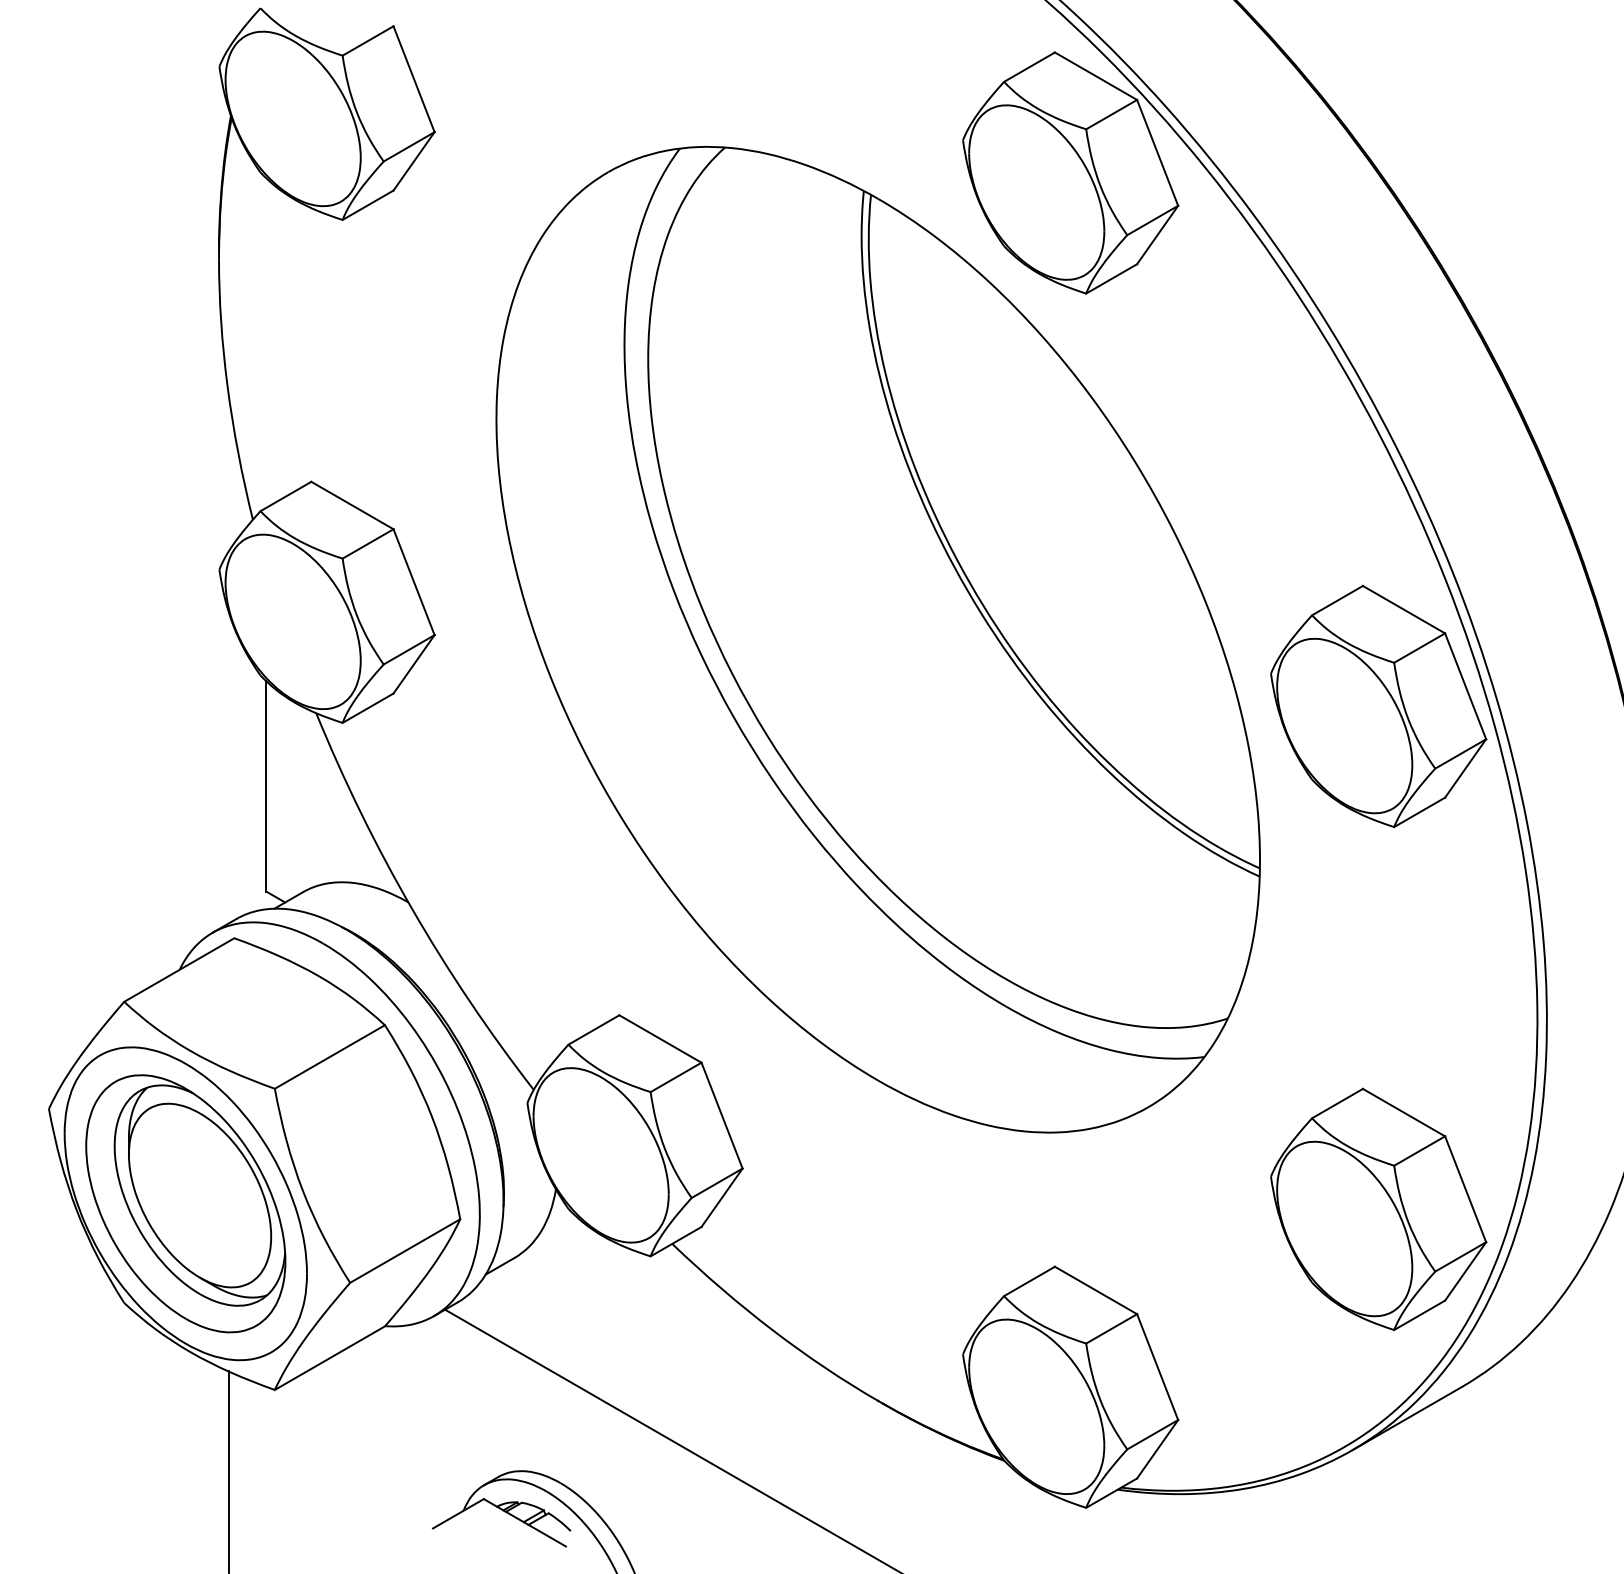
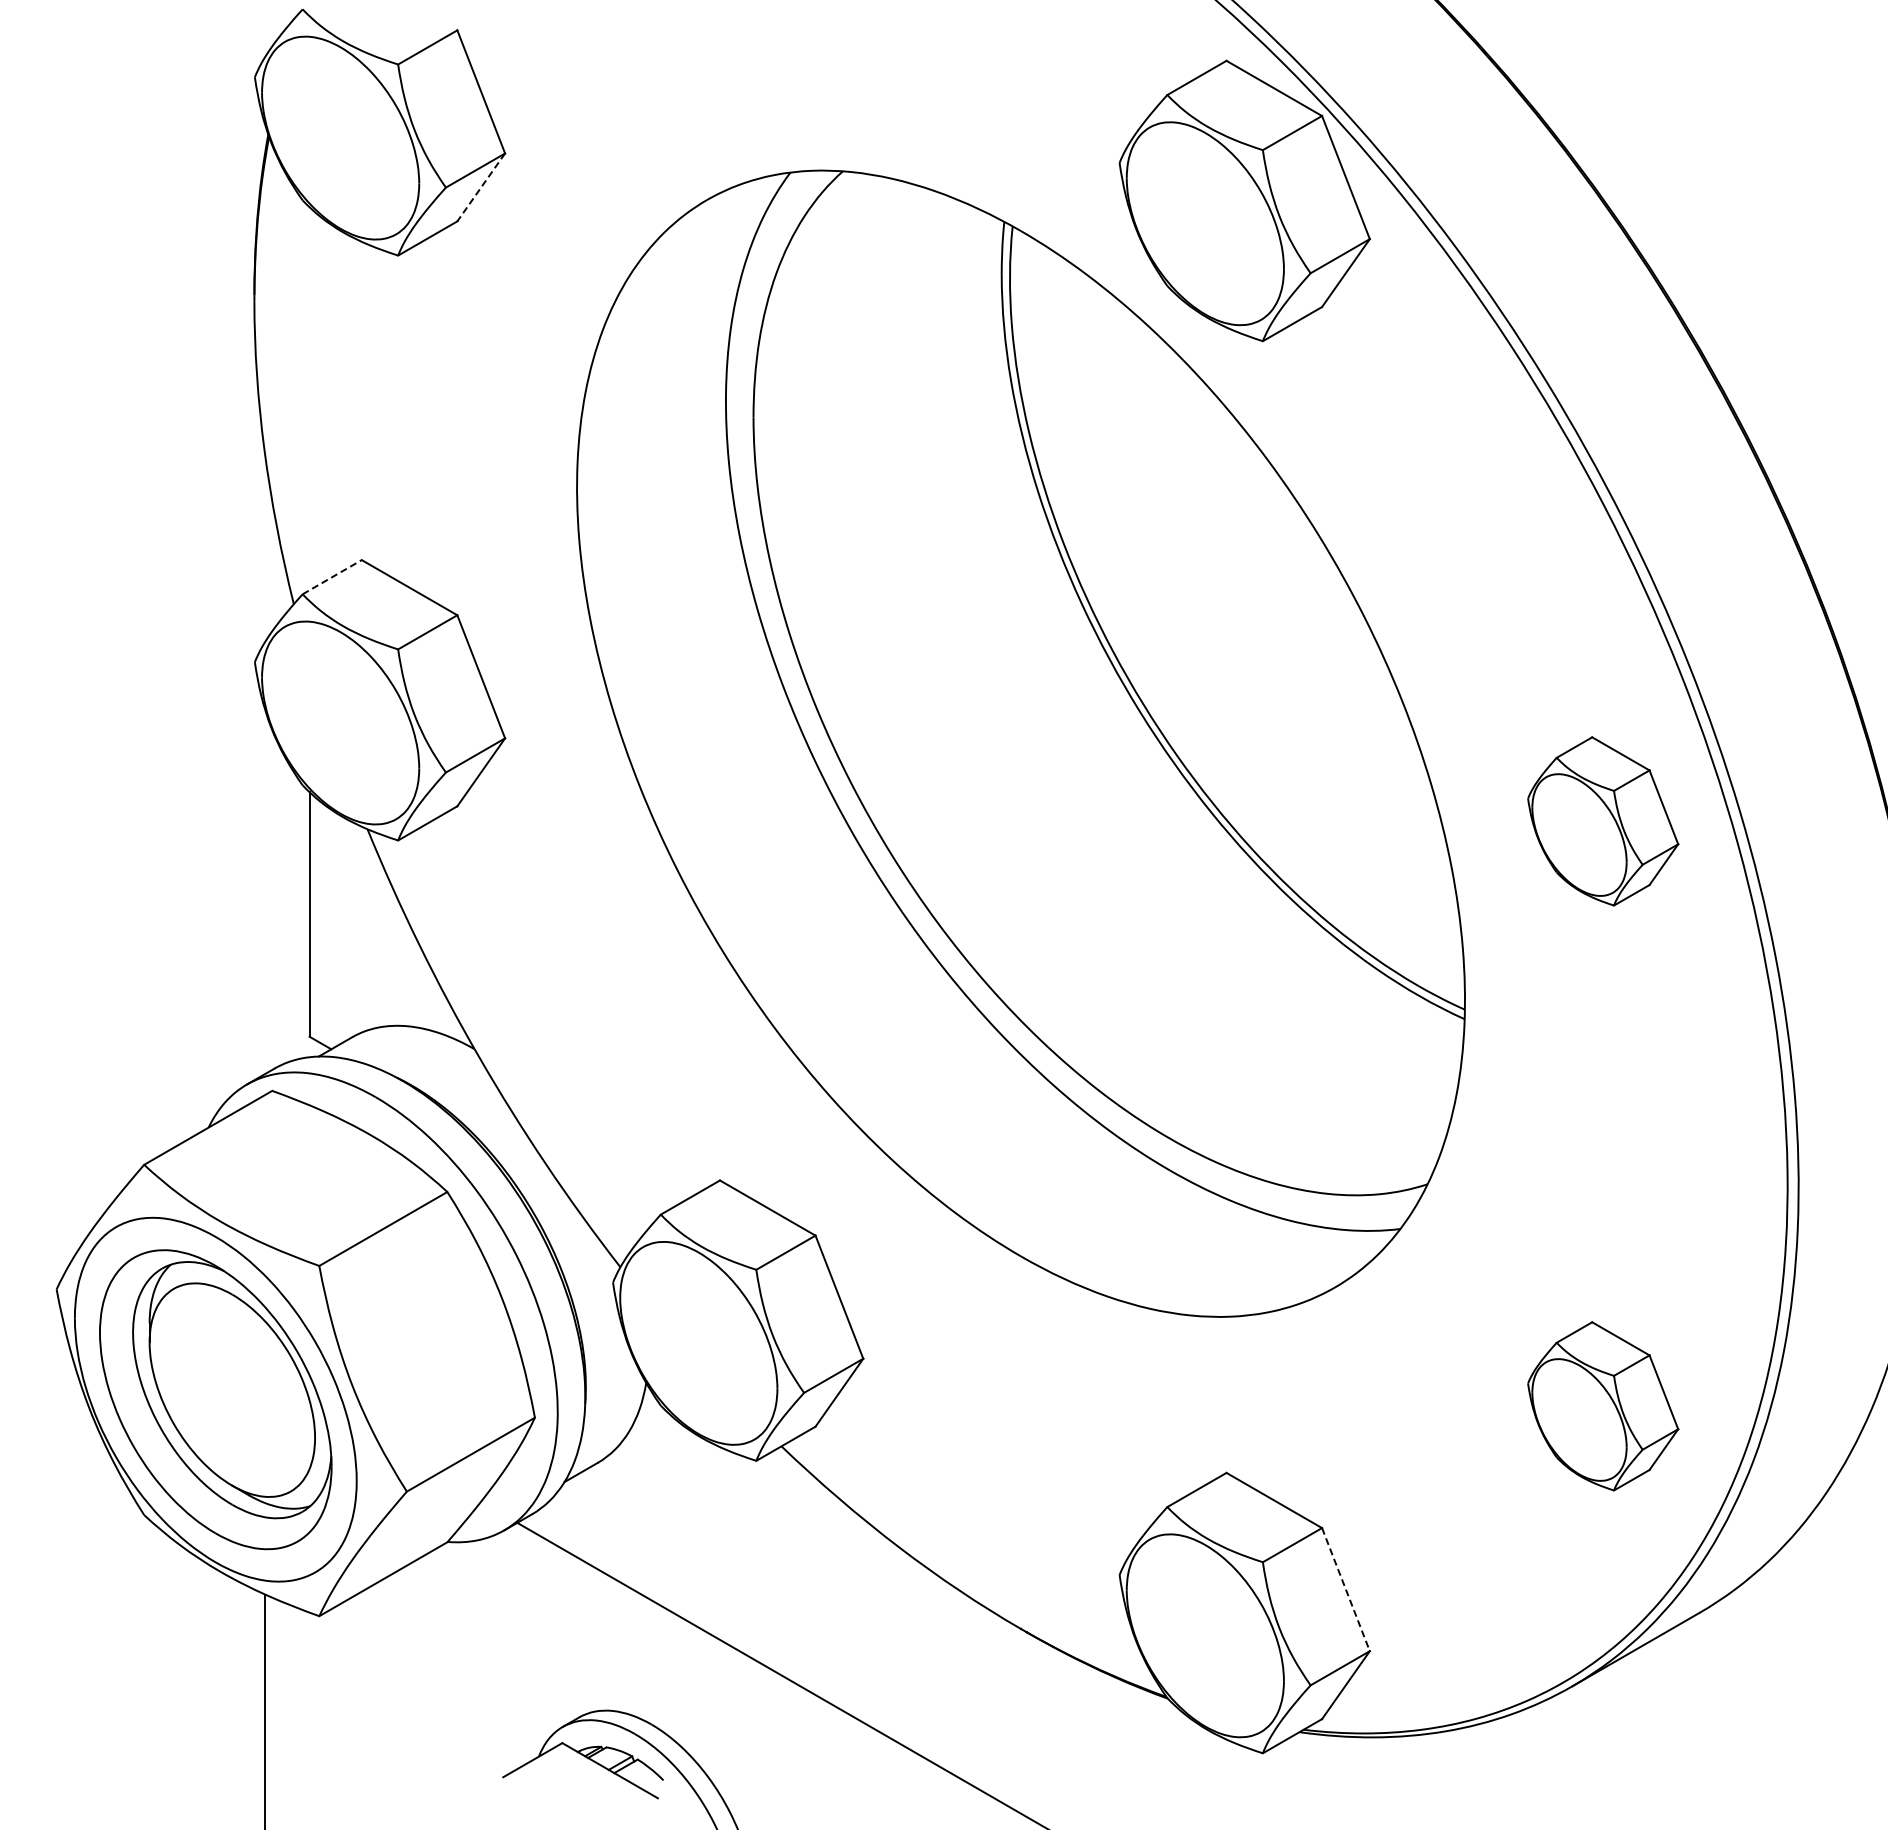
line: (414, 161) -> (481, 187), solid -> dashed
line: (286, 495) -> (332, 576), solid -> dashed
part: (1379, 706) -> (1603, 821), size x0.6
part: (1379, 1209) -> (1603, 1406), size x0.6
line: (1158, 1367) -> (1346, 1590), solid -> dashed

